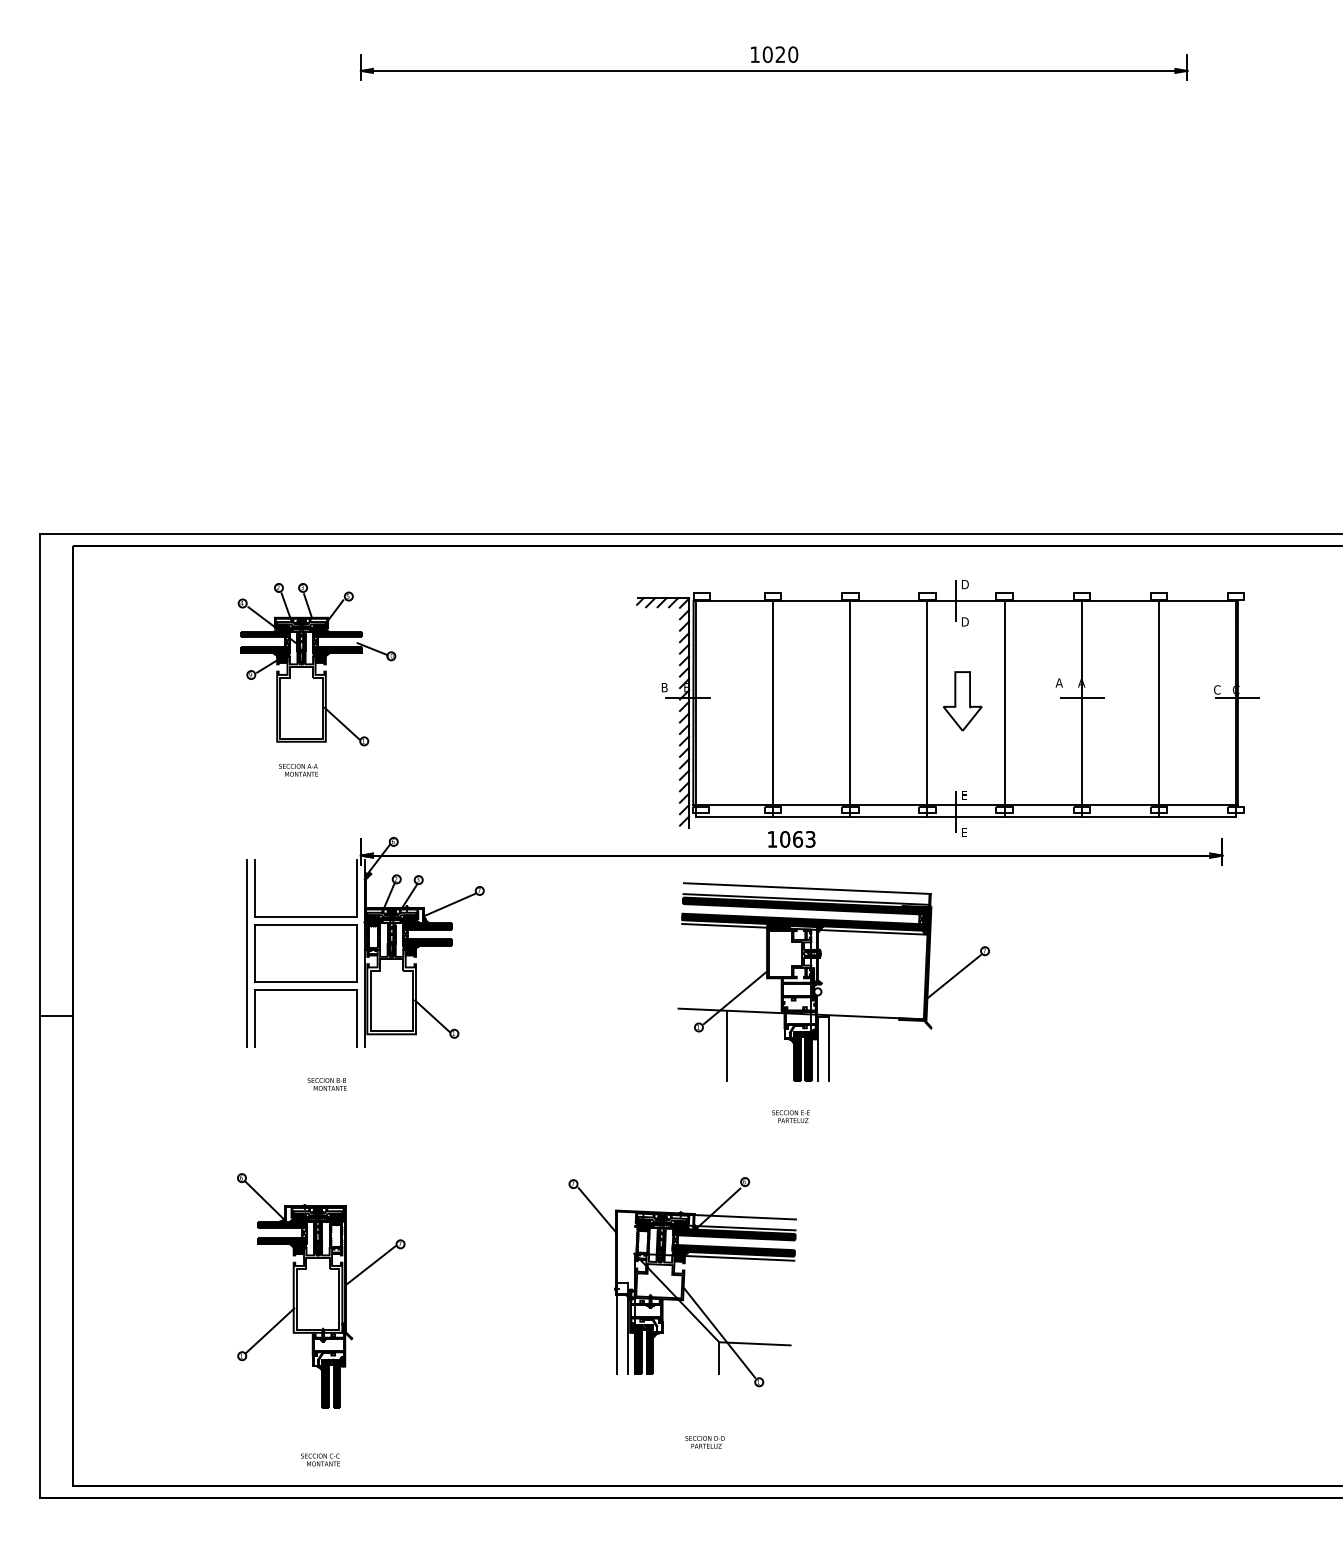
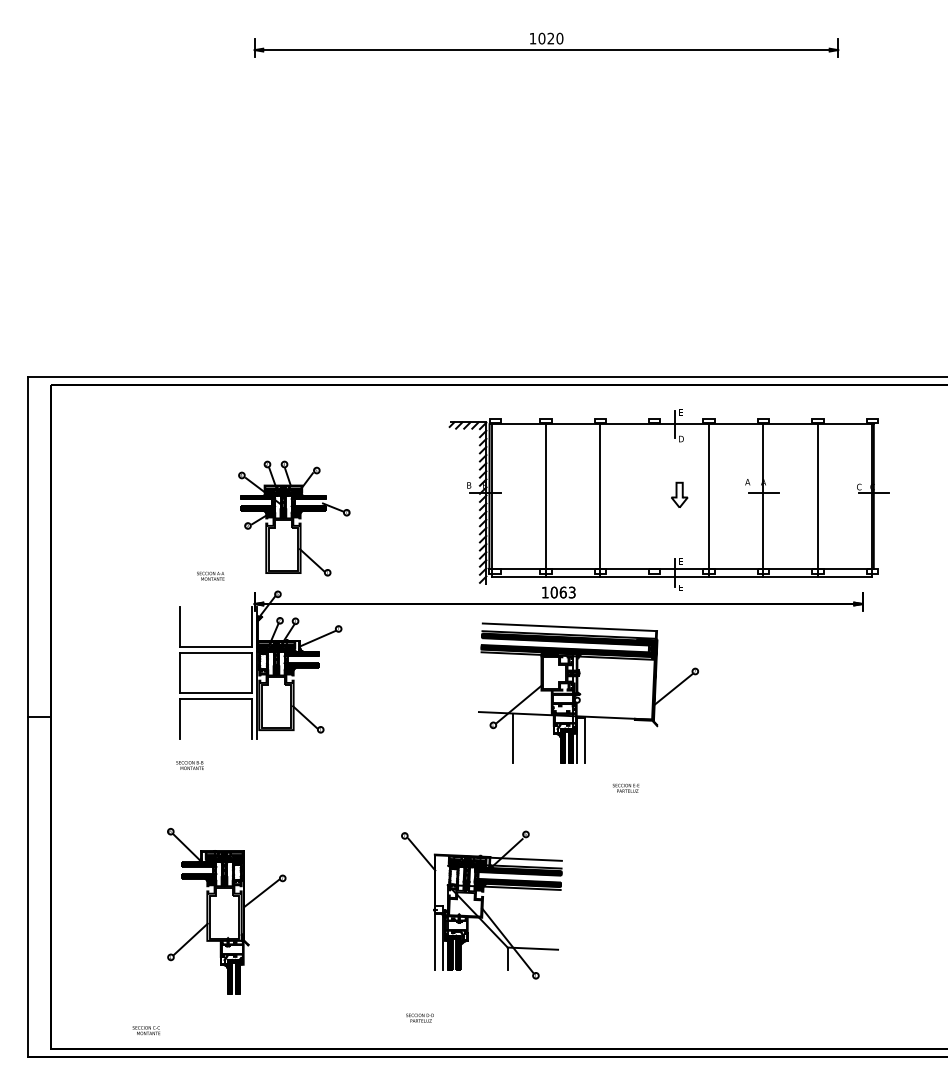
text: (965, 584) -> (681, 412), D -> E
part: (316, 664) -> (293, 518), moved
part: (962, 701) -> (679, 495), size x0.6
line: (927, 708) -> (654, 500), removed
text: (298, 770) -> (210, 576), moved
line: (247, 953) -> (174, 673), removed
text: (326, 1084) -> (189, 765), moved
text: (790, 1116) -> (625, 788), moved
text: (704, 1442) -> (419, 1018), moved
text: (320, 1459) -> (146, 1030), moved

